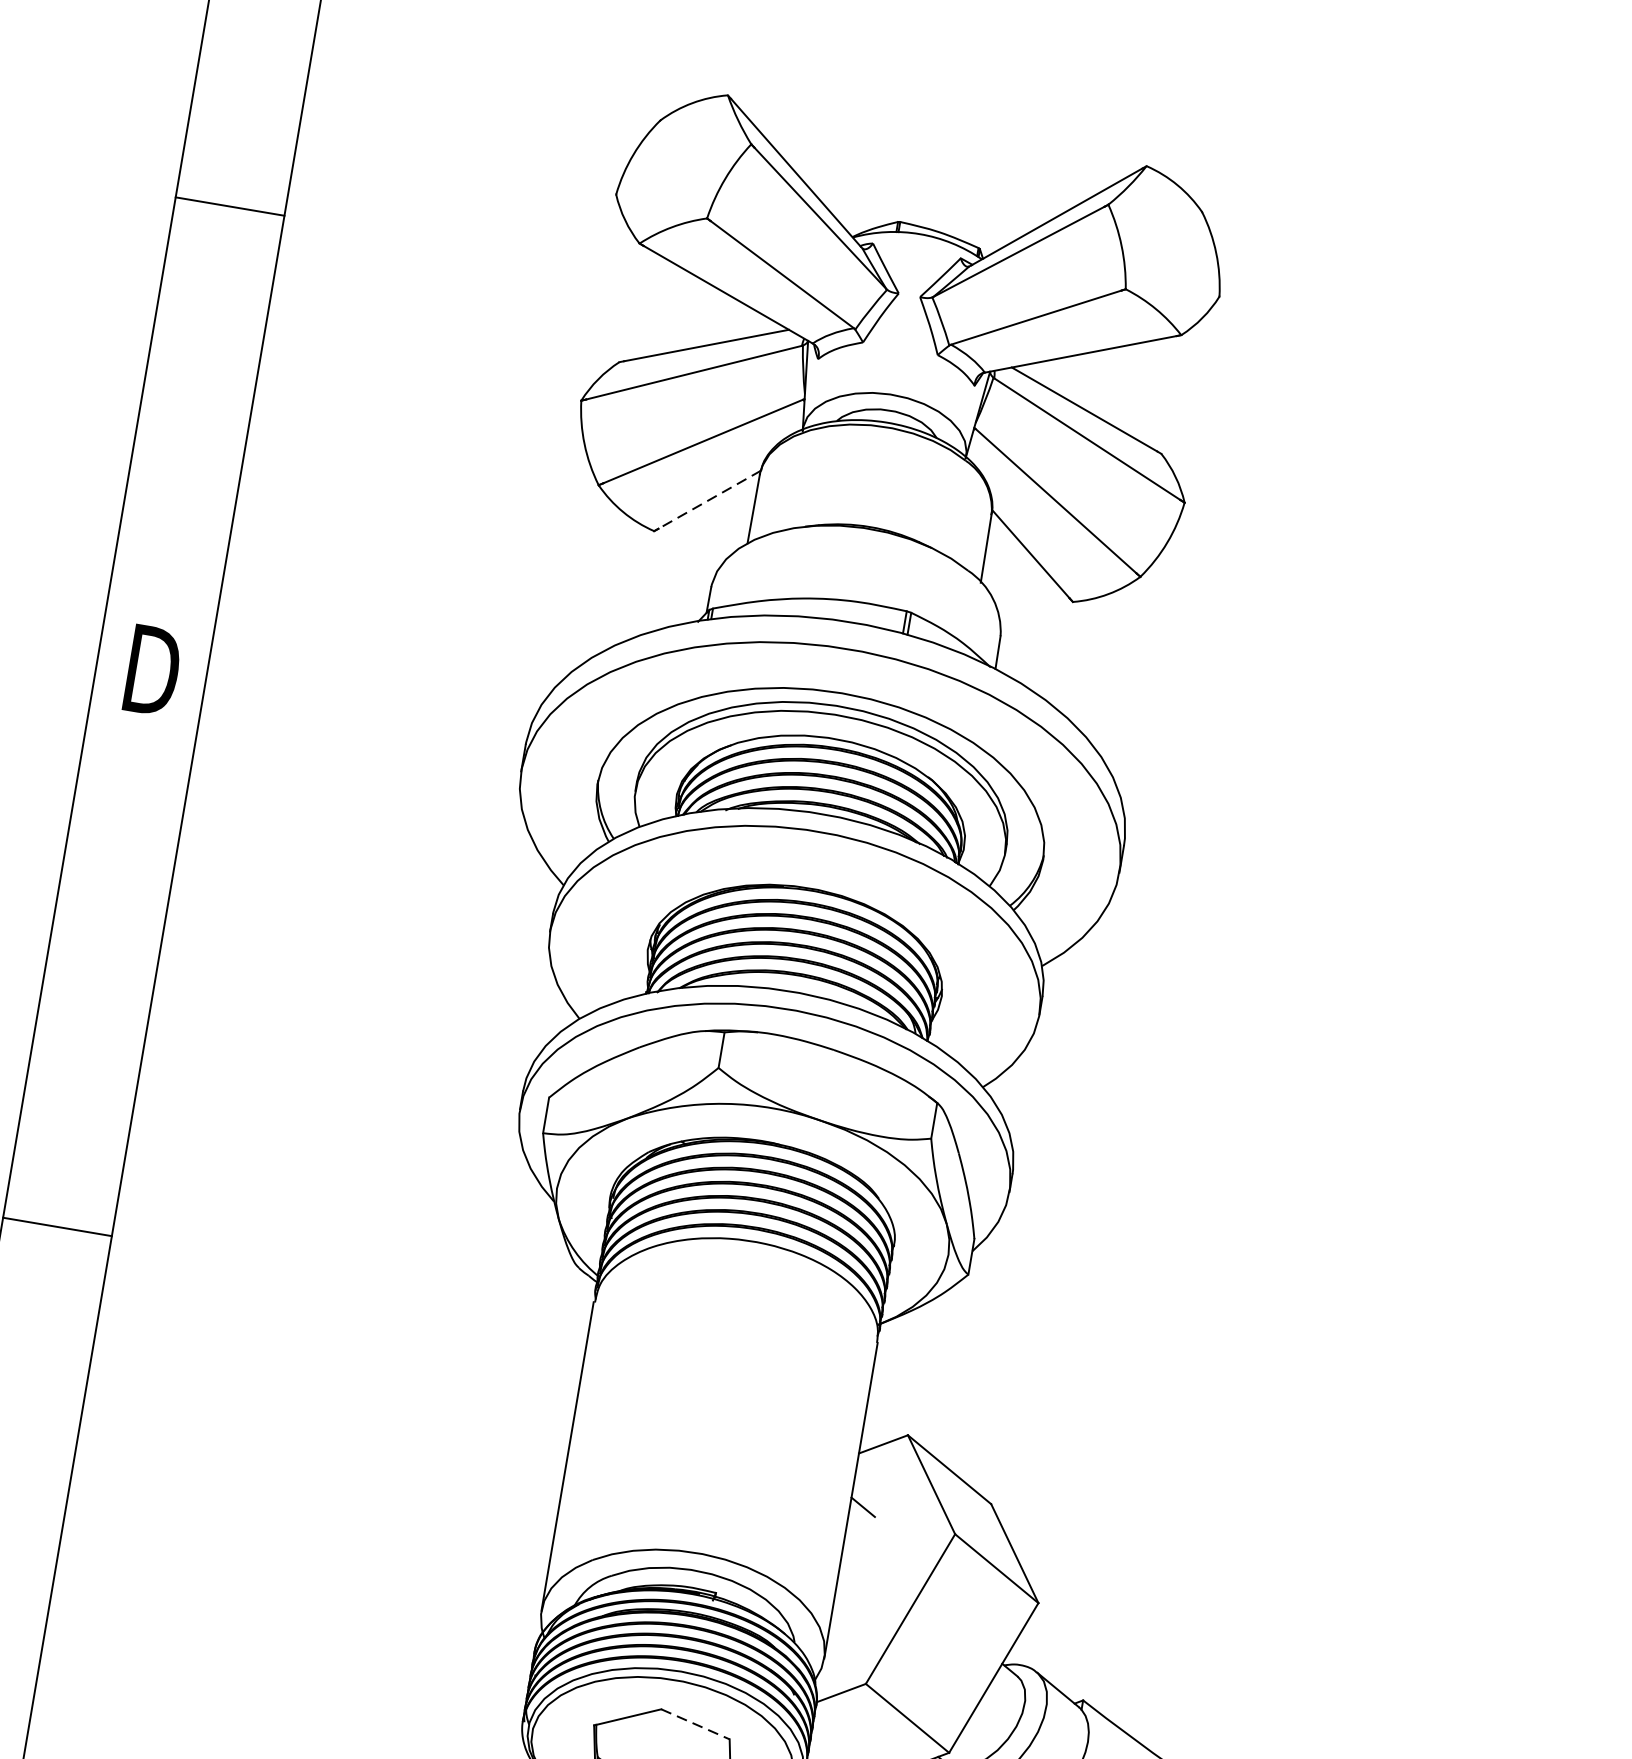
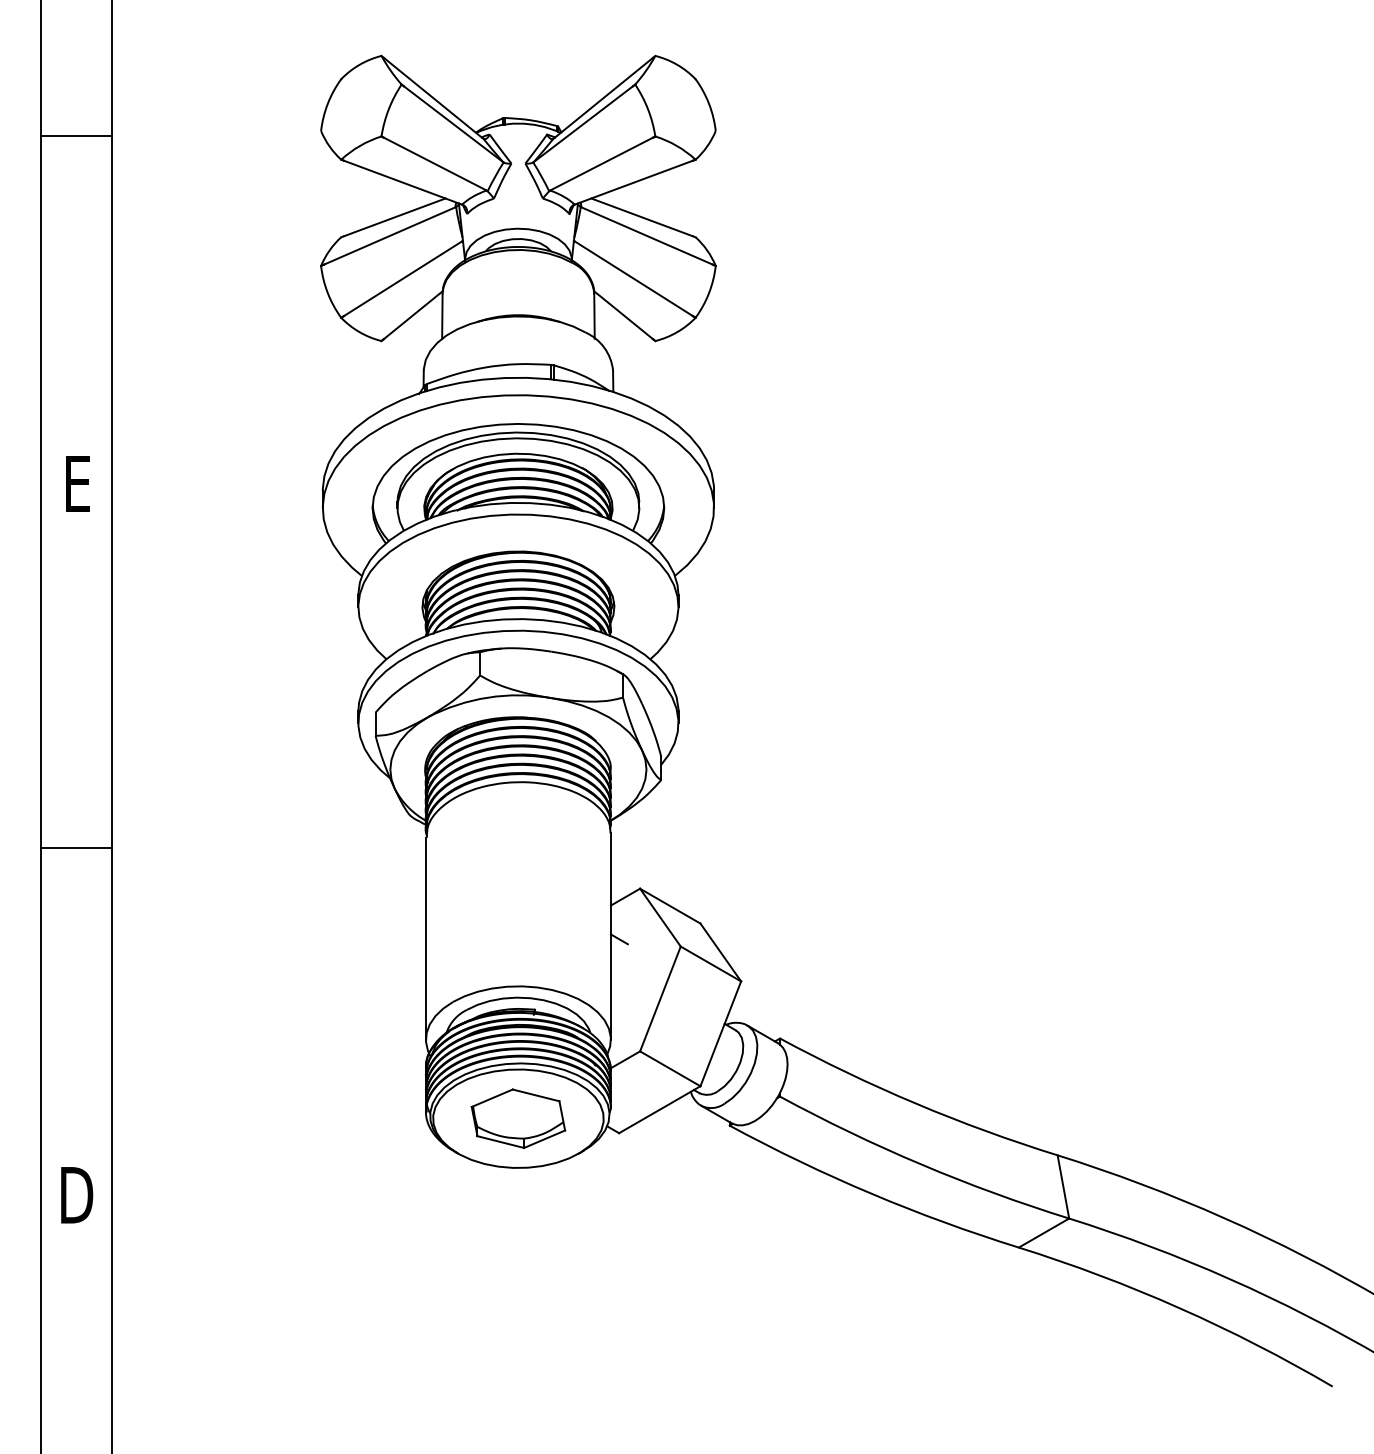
line: (229, 206) -> (76, 136), moved
line: (709, 500) -> (413, 315), dashed -> solid
text: (152, 670) -> (77, 483), D -> E
line: (696, 1724) -> (536, 1095), dashed -> solid

